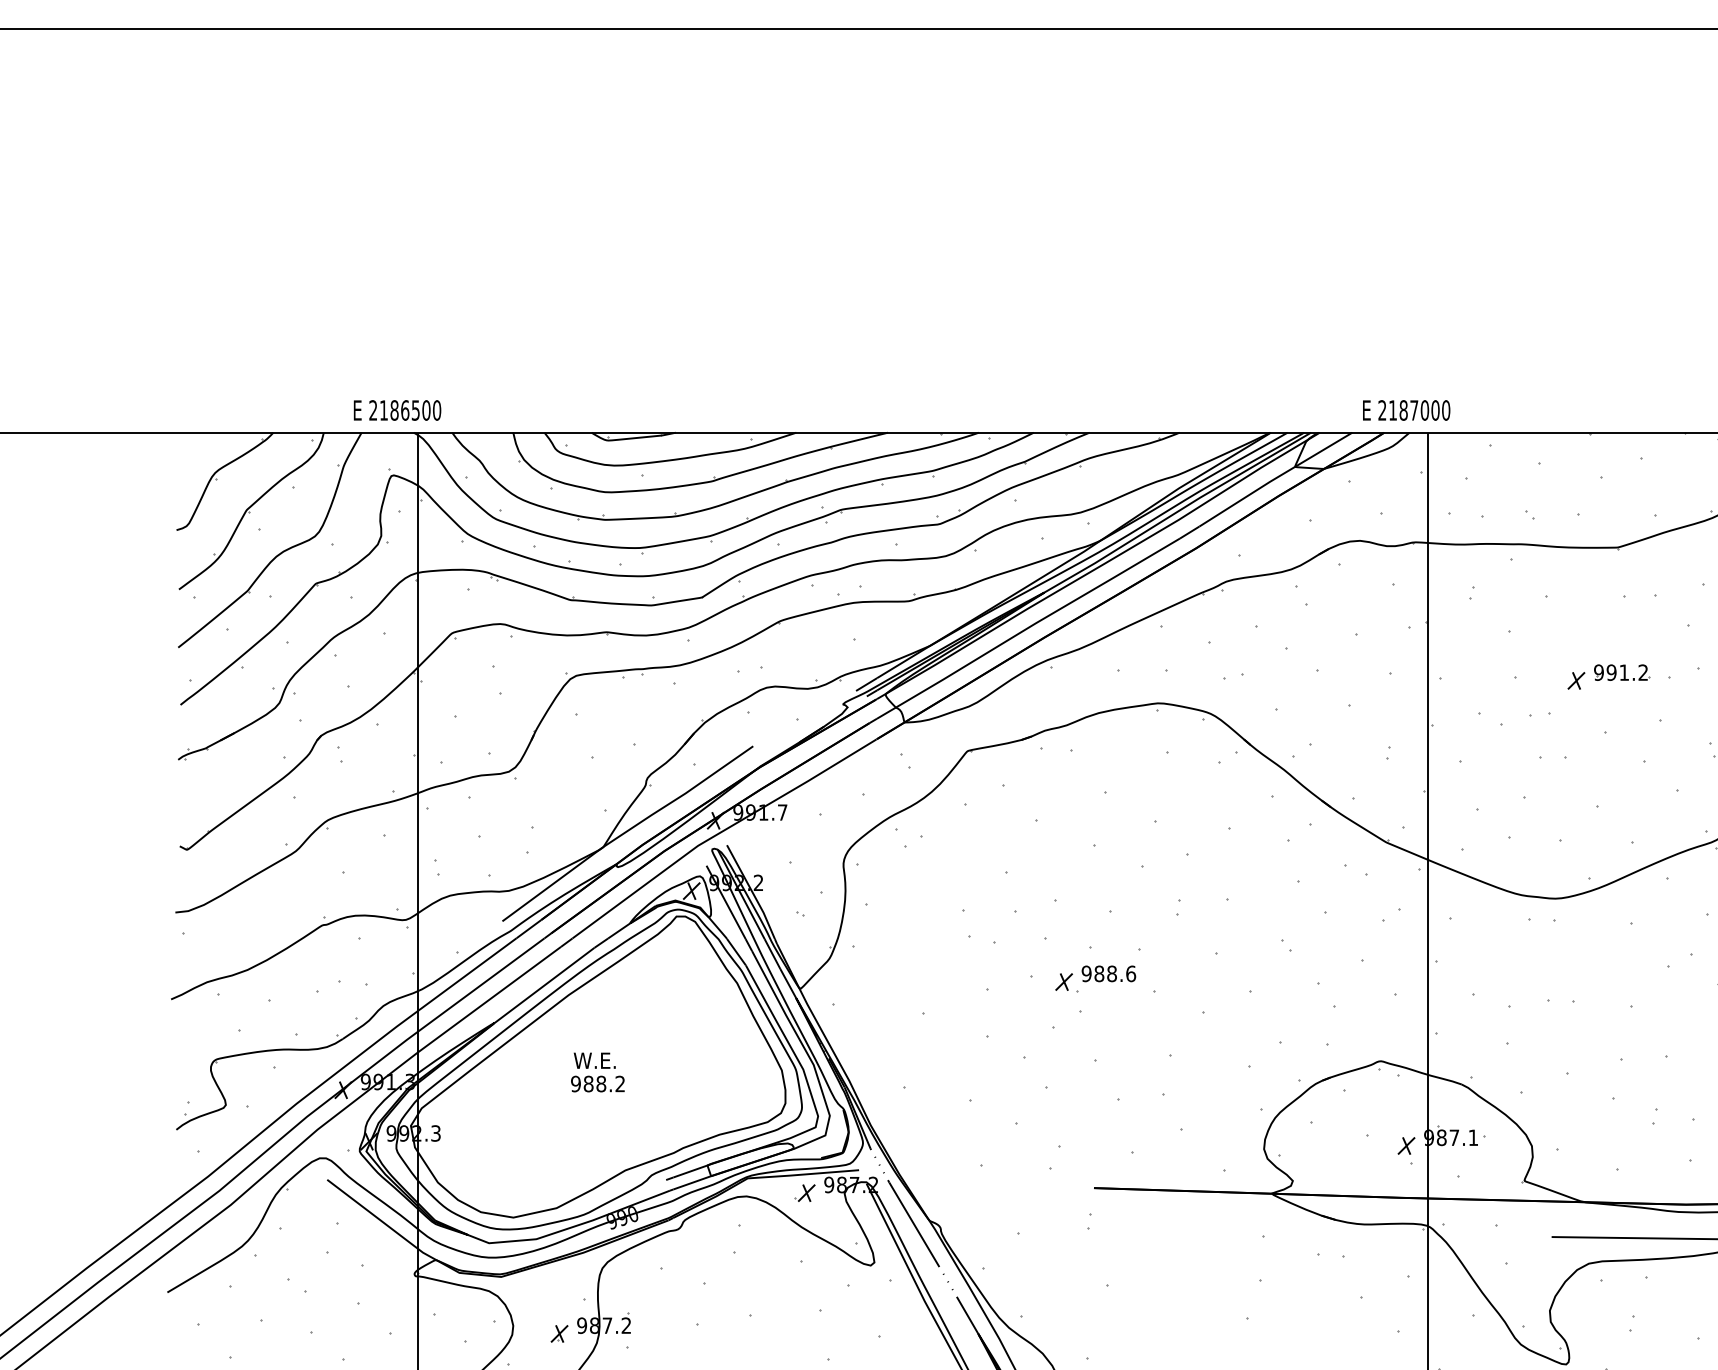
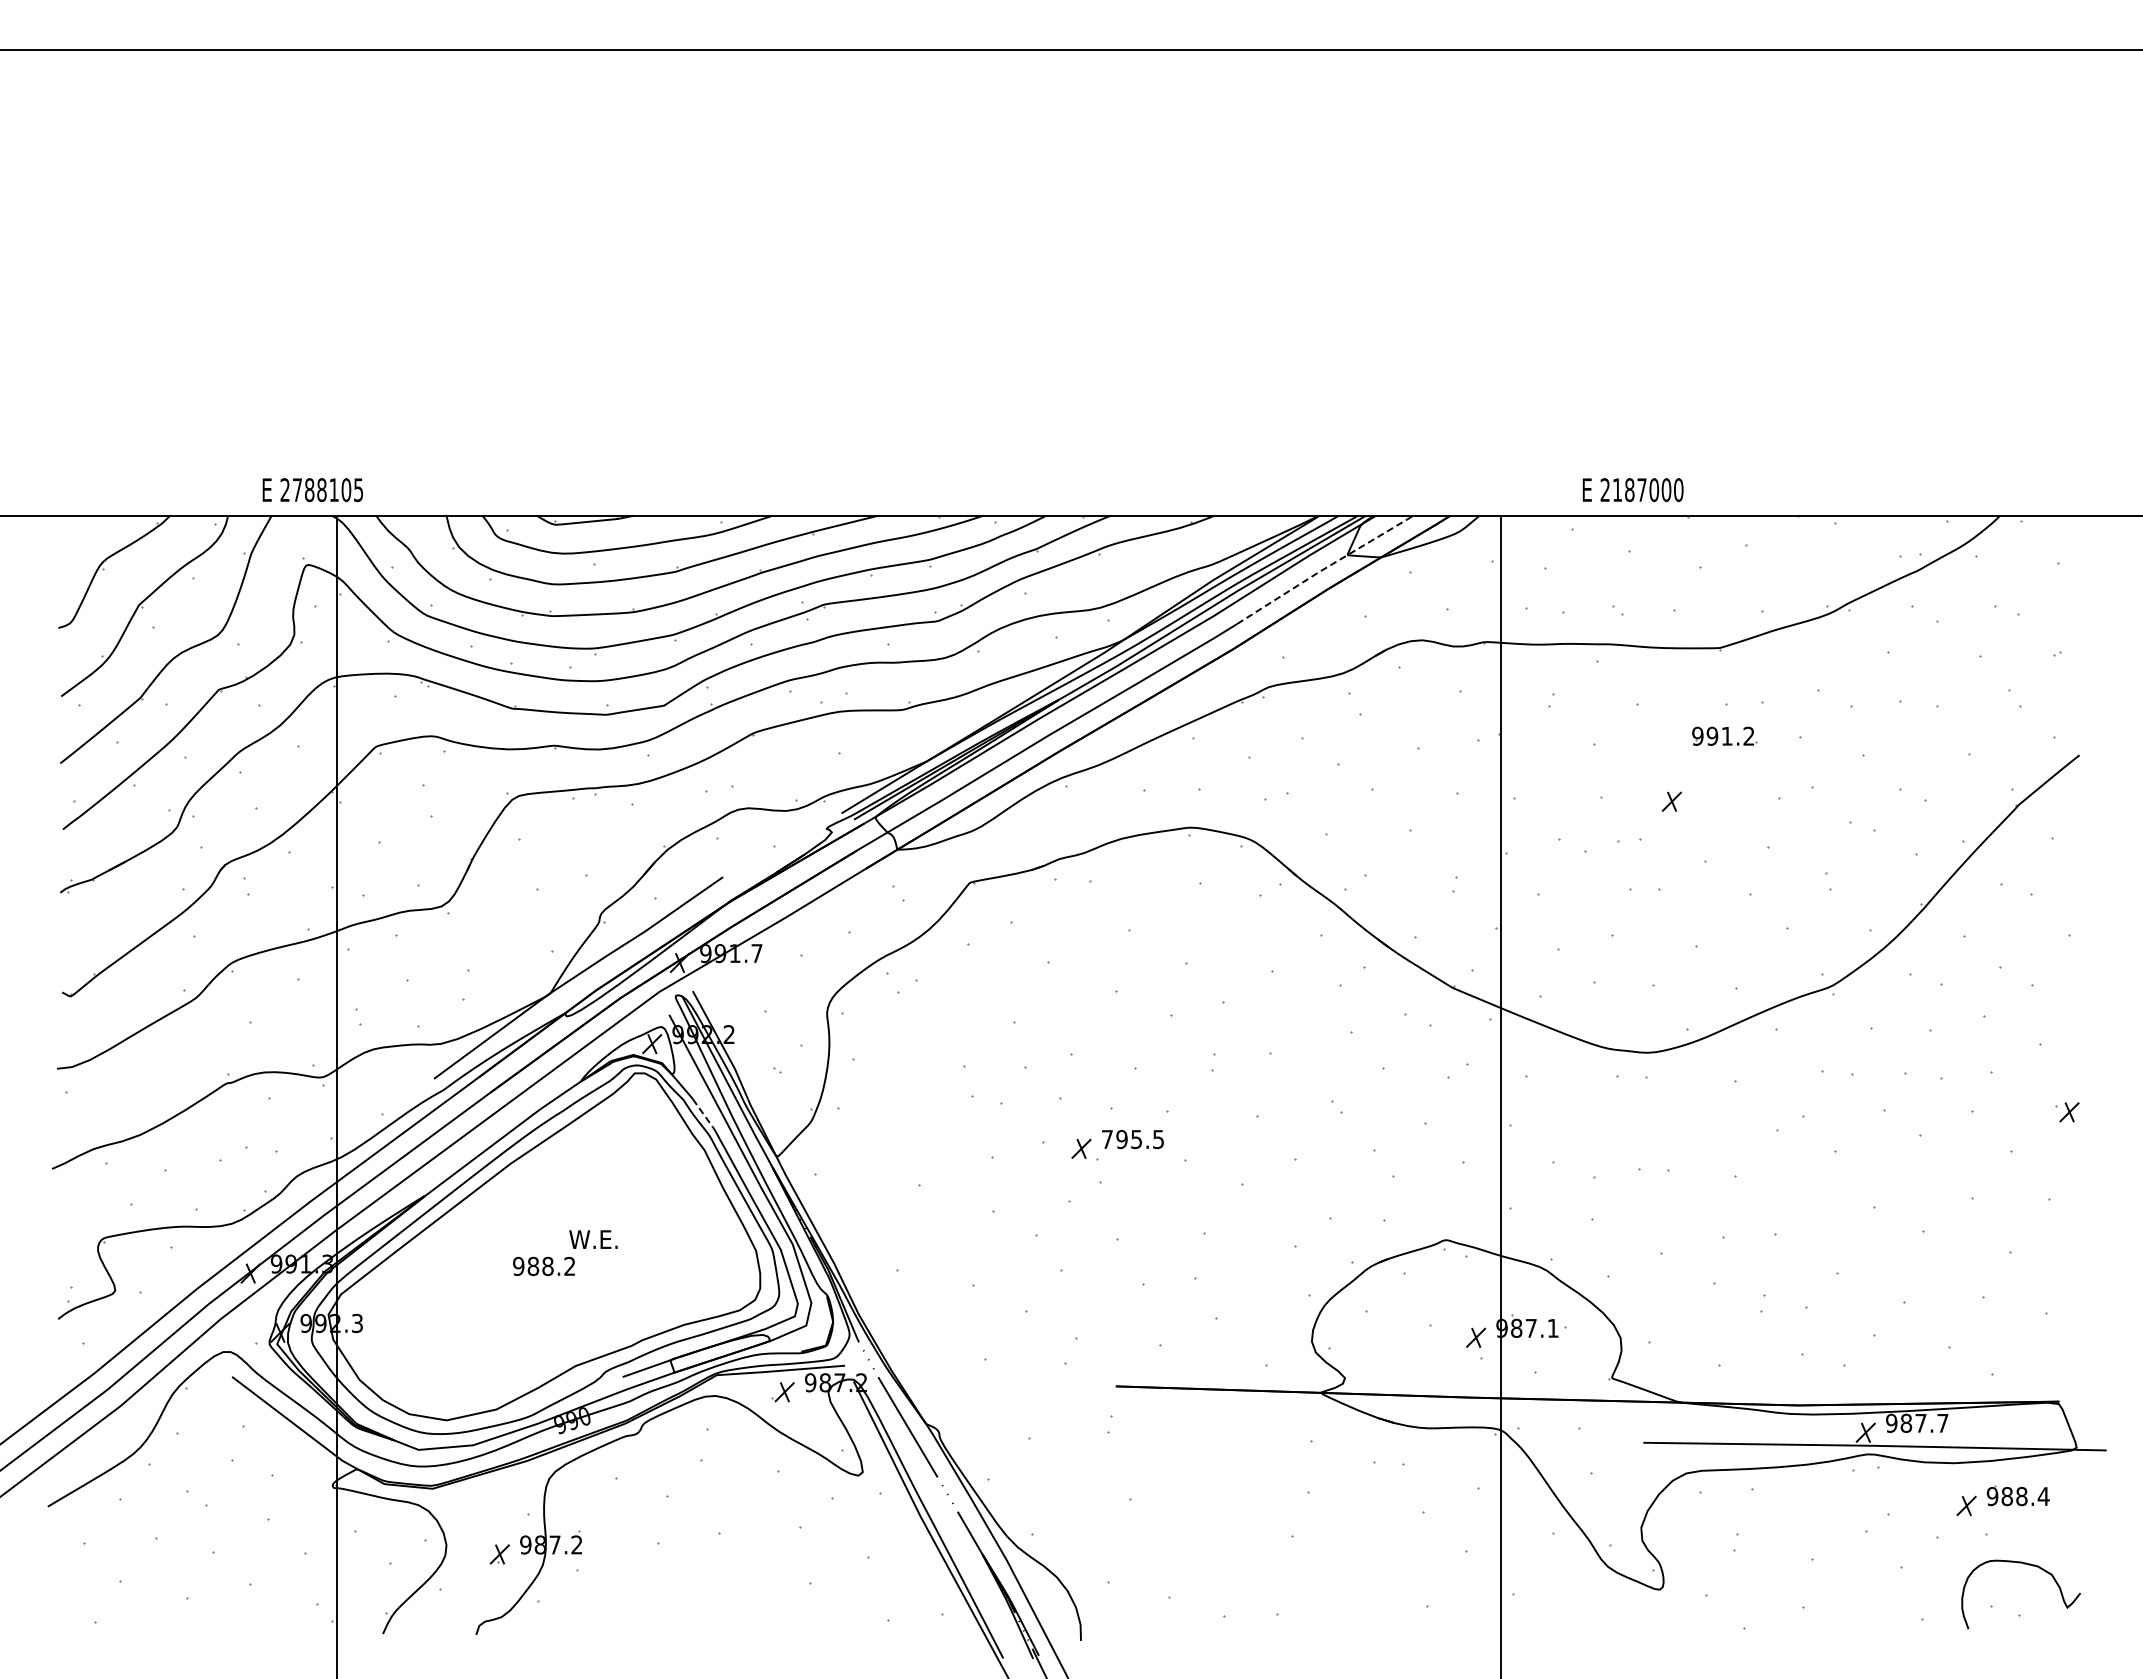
text: (410, 410) -> (328, 490), 2186500 -> 2788105
text: (1406, 410) -> (1632, 490), moved
line: (1275, 478) -> (1324, 568), solid -> dashed
part: (1622, 671) -> (1724, 735), moved
line: (736, 952) -> (703, 1114), solid -> dashed
text: (1108, 973) -> (1132, 1139), 988.6 -> 795.5
text: (594, 1060) -> (593, 1239), moved

